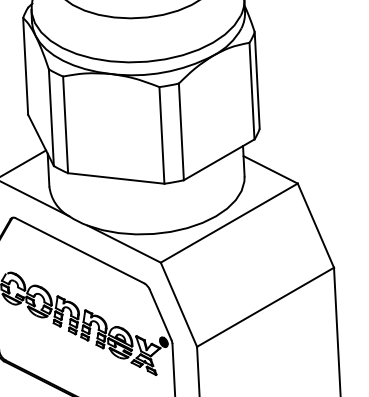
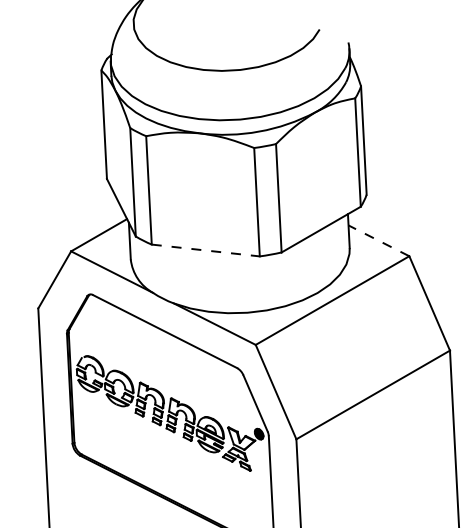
line: (270, 169) -> (378, 240), solid -> dashed
line: (116, 178) -> (206, 250), solid -> dashed

